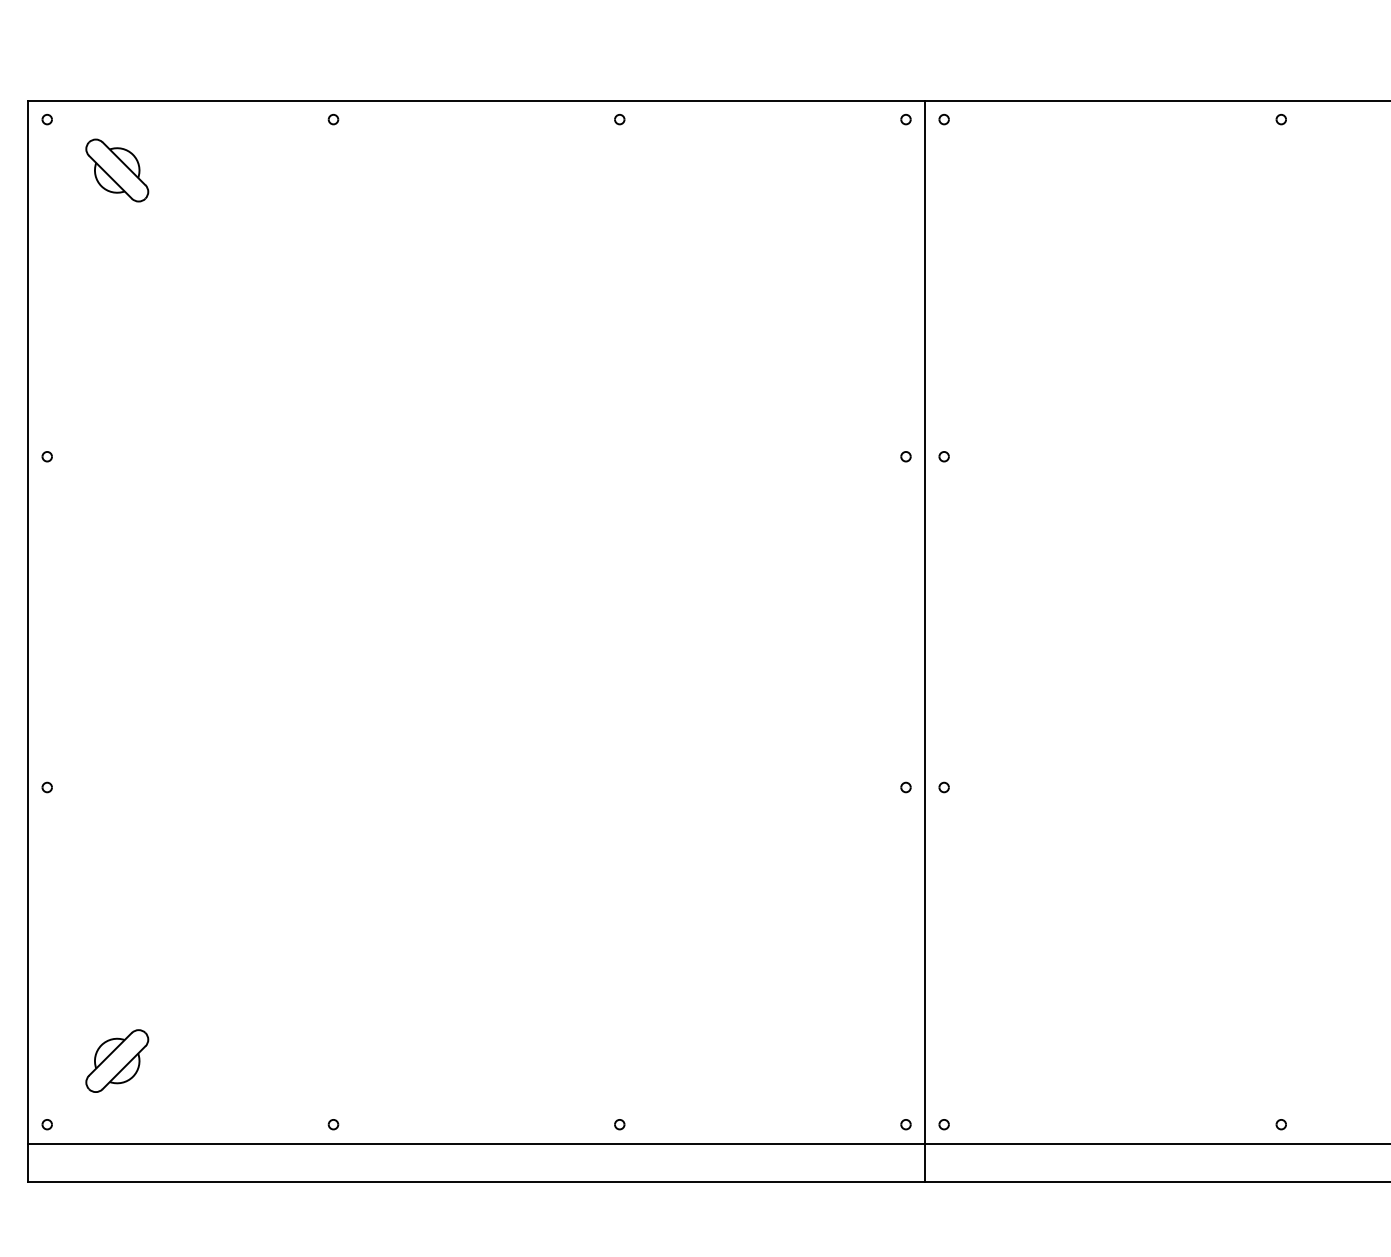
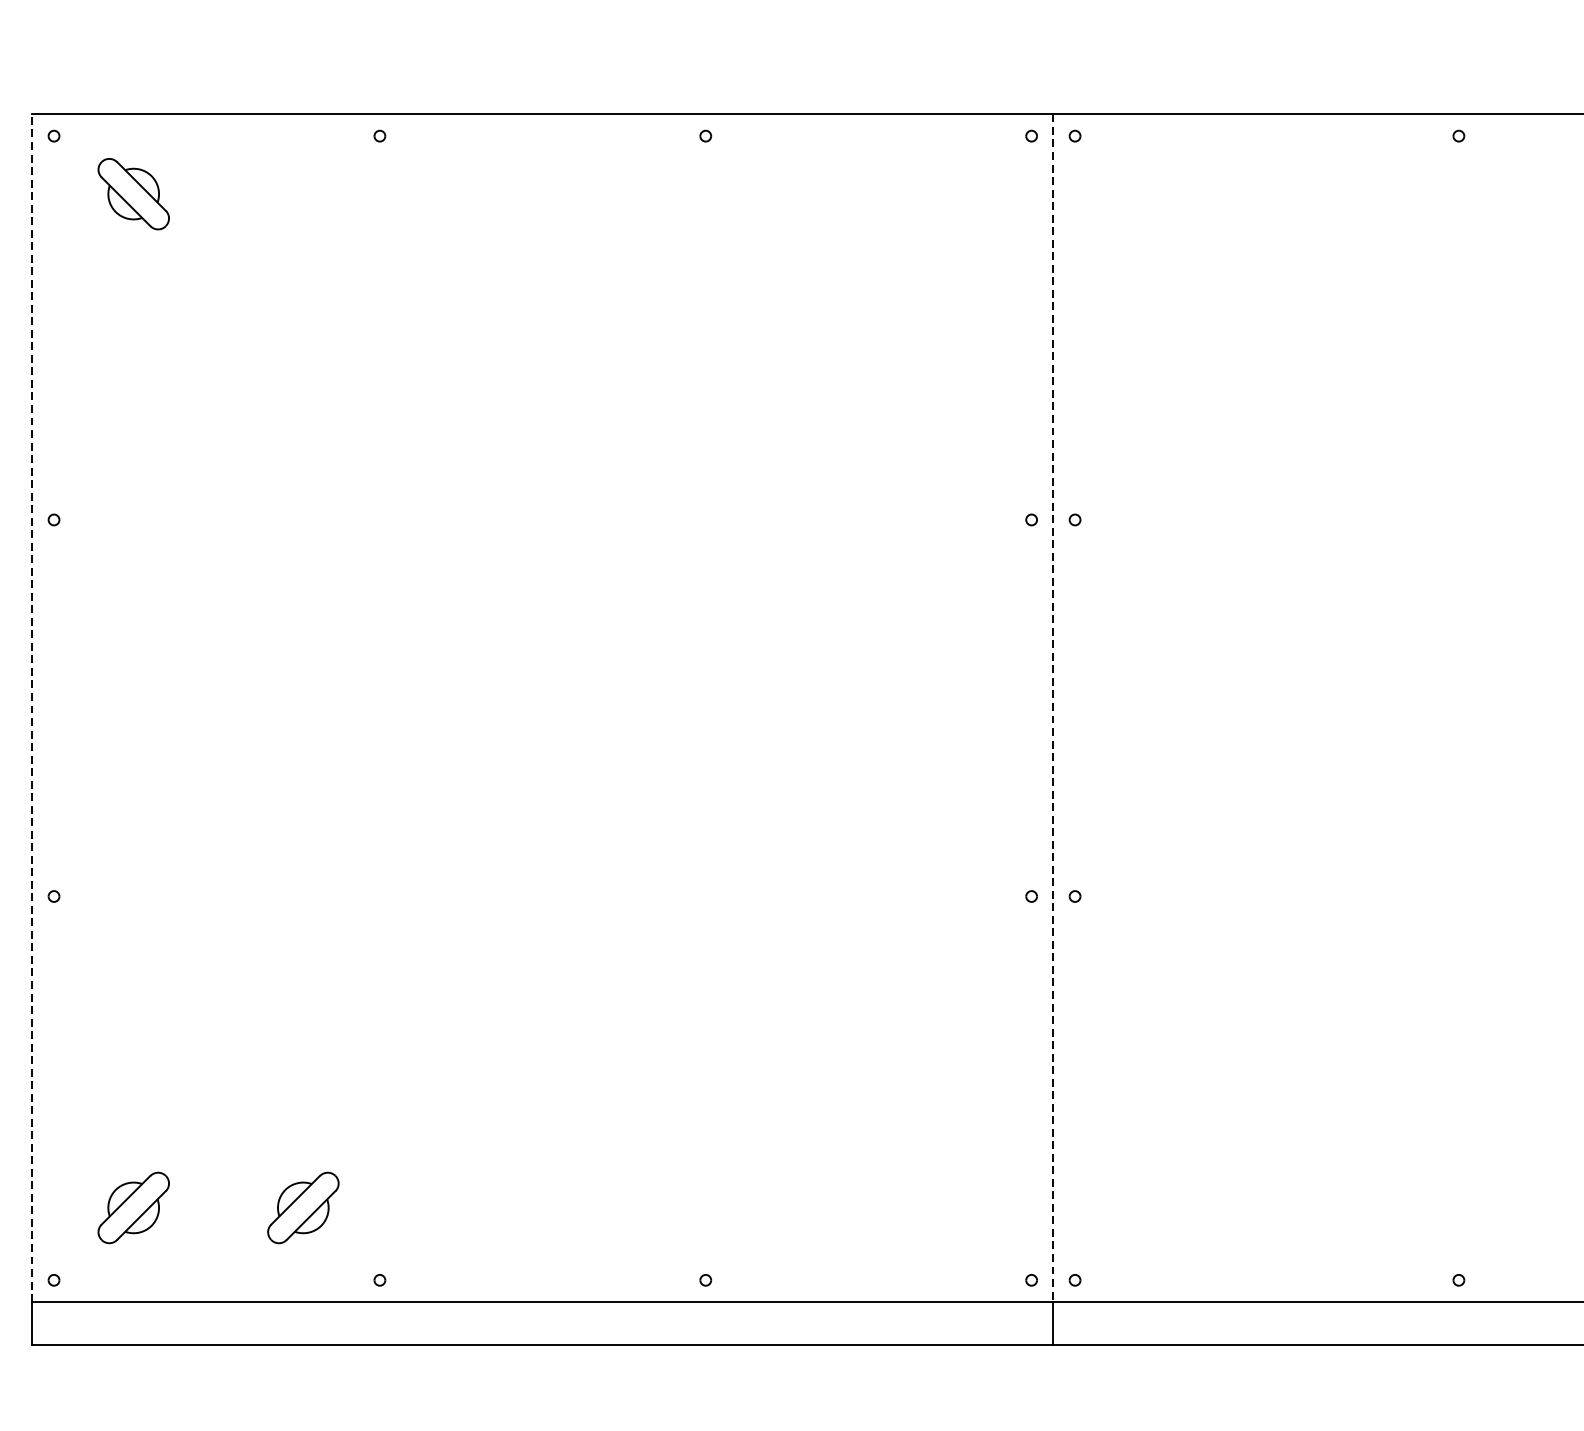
line: (28, 622) -> (32, 708), solid -> dashed
line: (925, 622) -> (1053, 708), solid -> dashed
part: (266, 1060) -> (303, 1207), added

